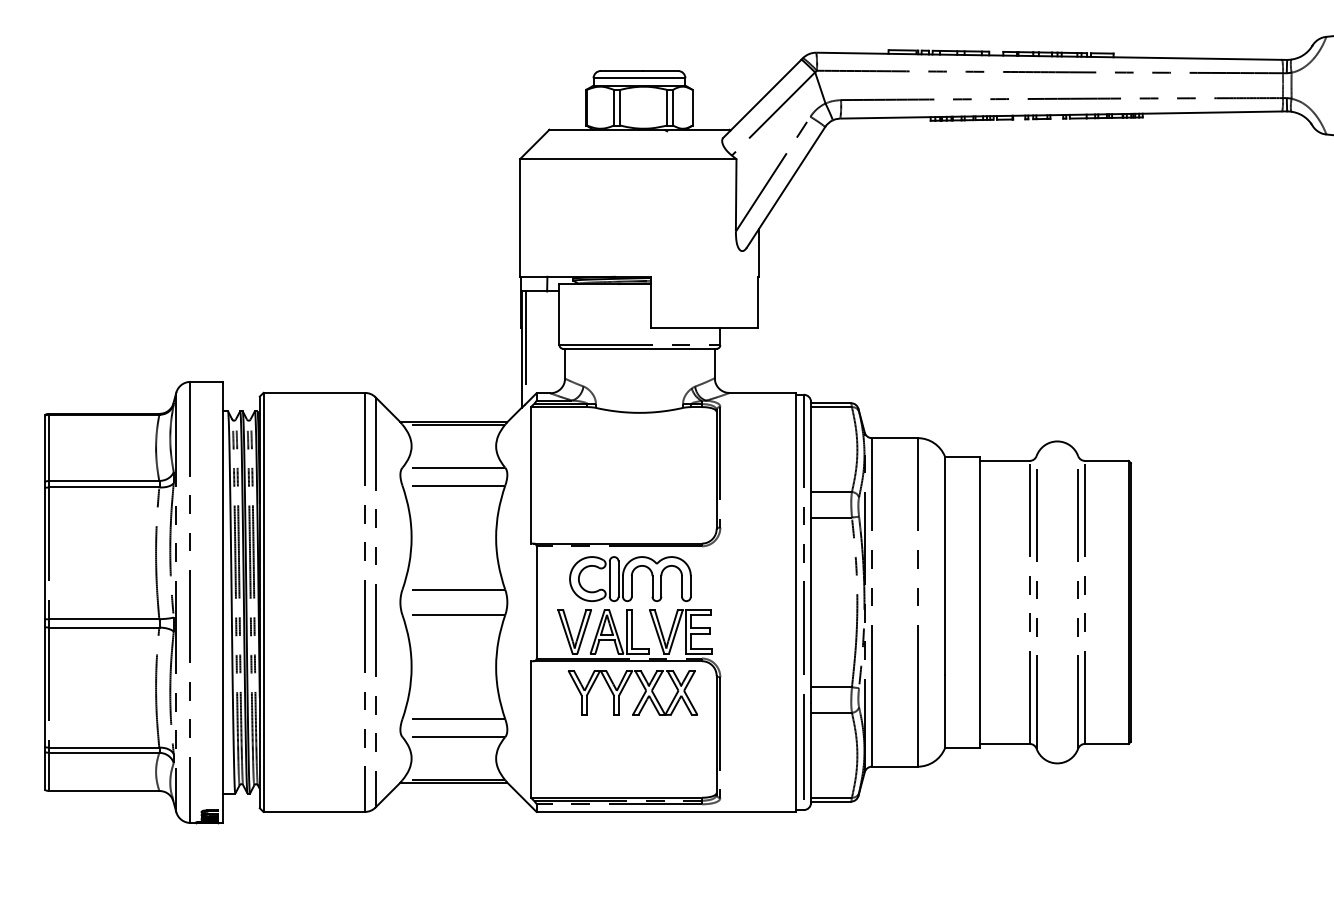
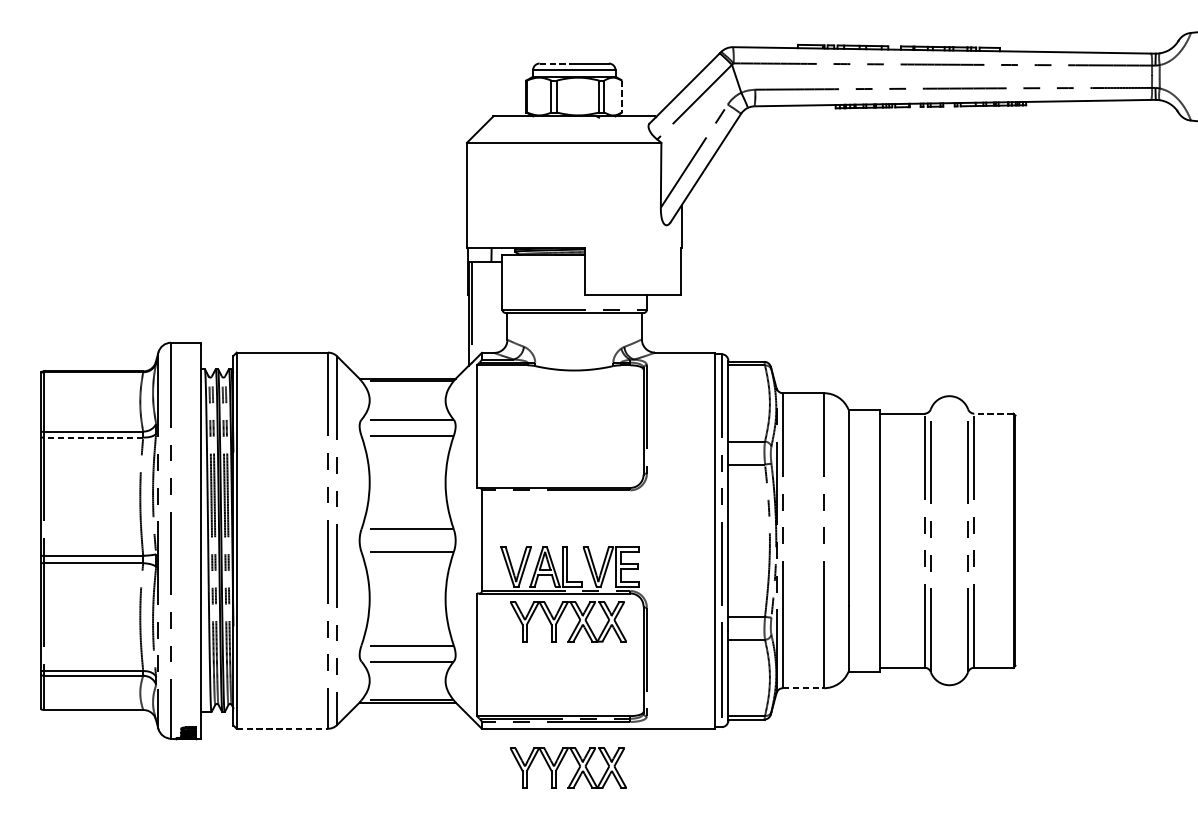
line: (622, 70) -> (559, 63), solid -> dashed
line: (692, 107) -> (621, 96), solid -> dashed
line: (1106, 460) -> (993, 413), solid -> dashed
line: (103, 487) -> (93, 437), solid -> dashed
part: (630, 578) -> (566, 519), removed
line: (894, 766) -> (803, 688), solid -> dashed
line: (314, 811) -> (282, 728), solid -> dashed
part: (625, 849) -> (561, 762), added

